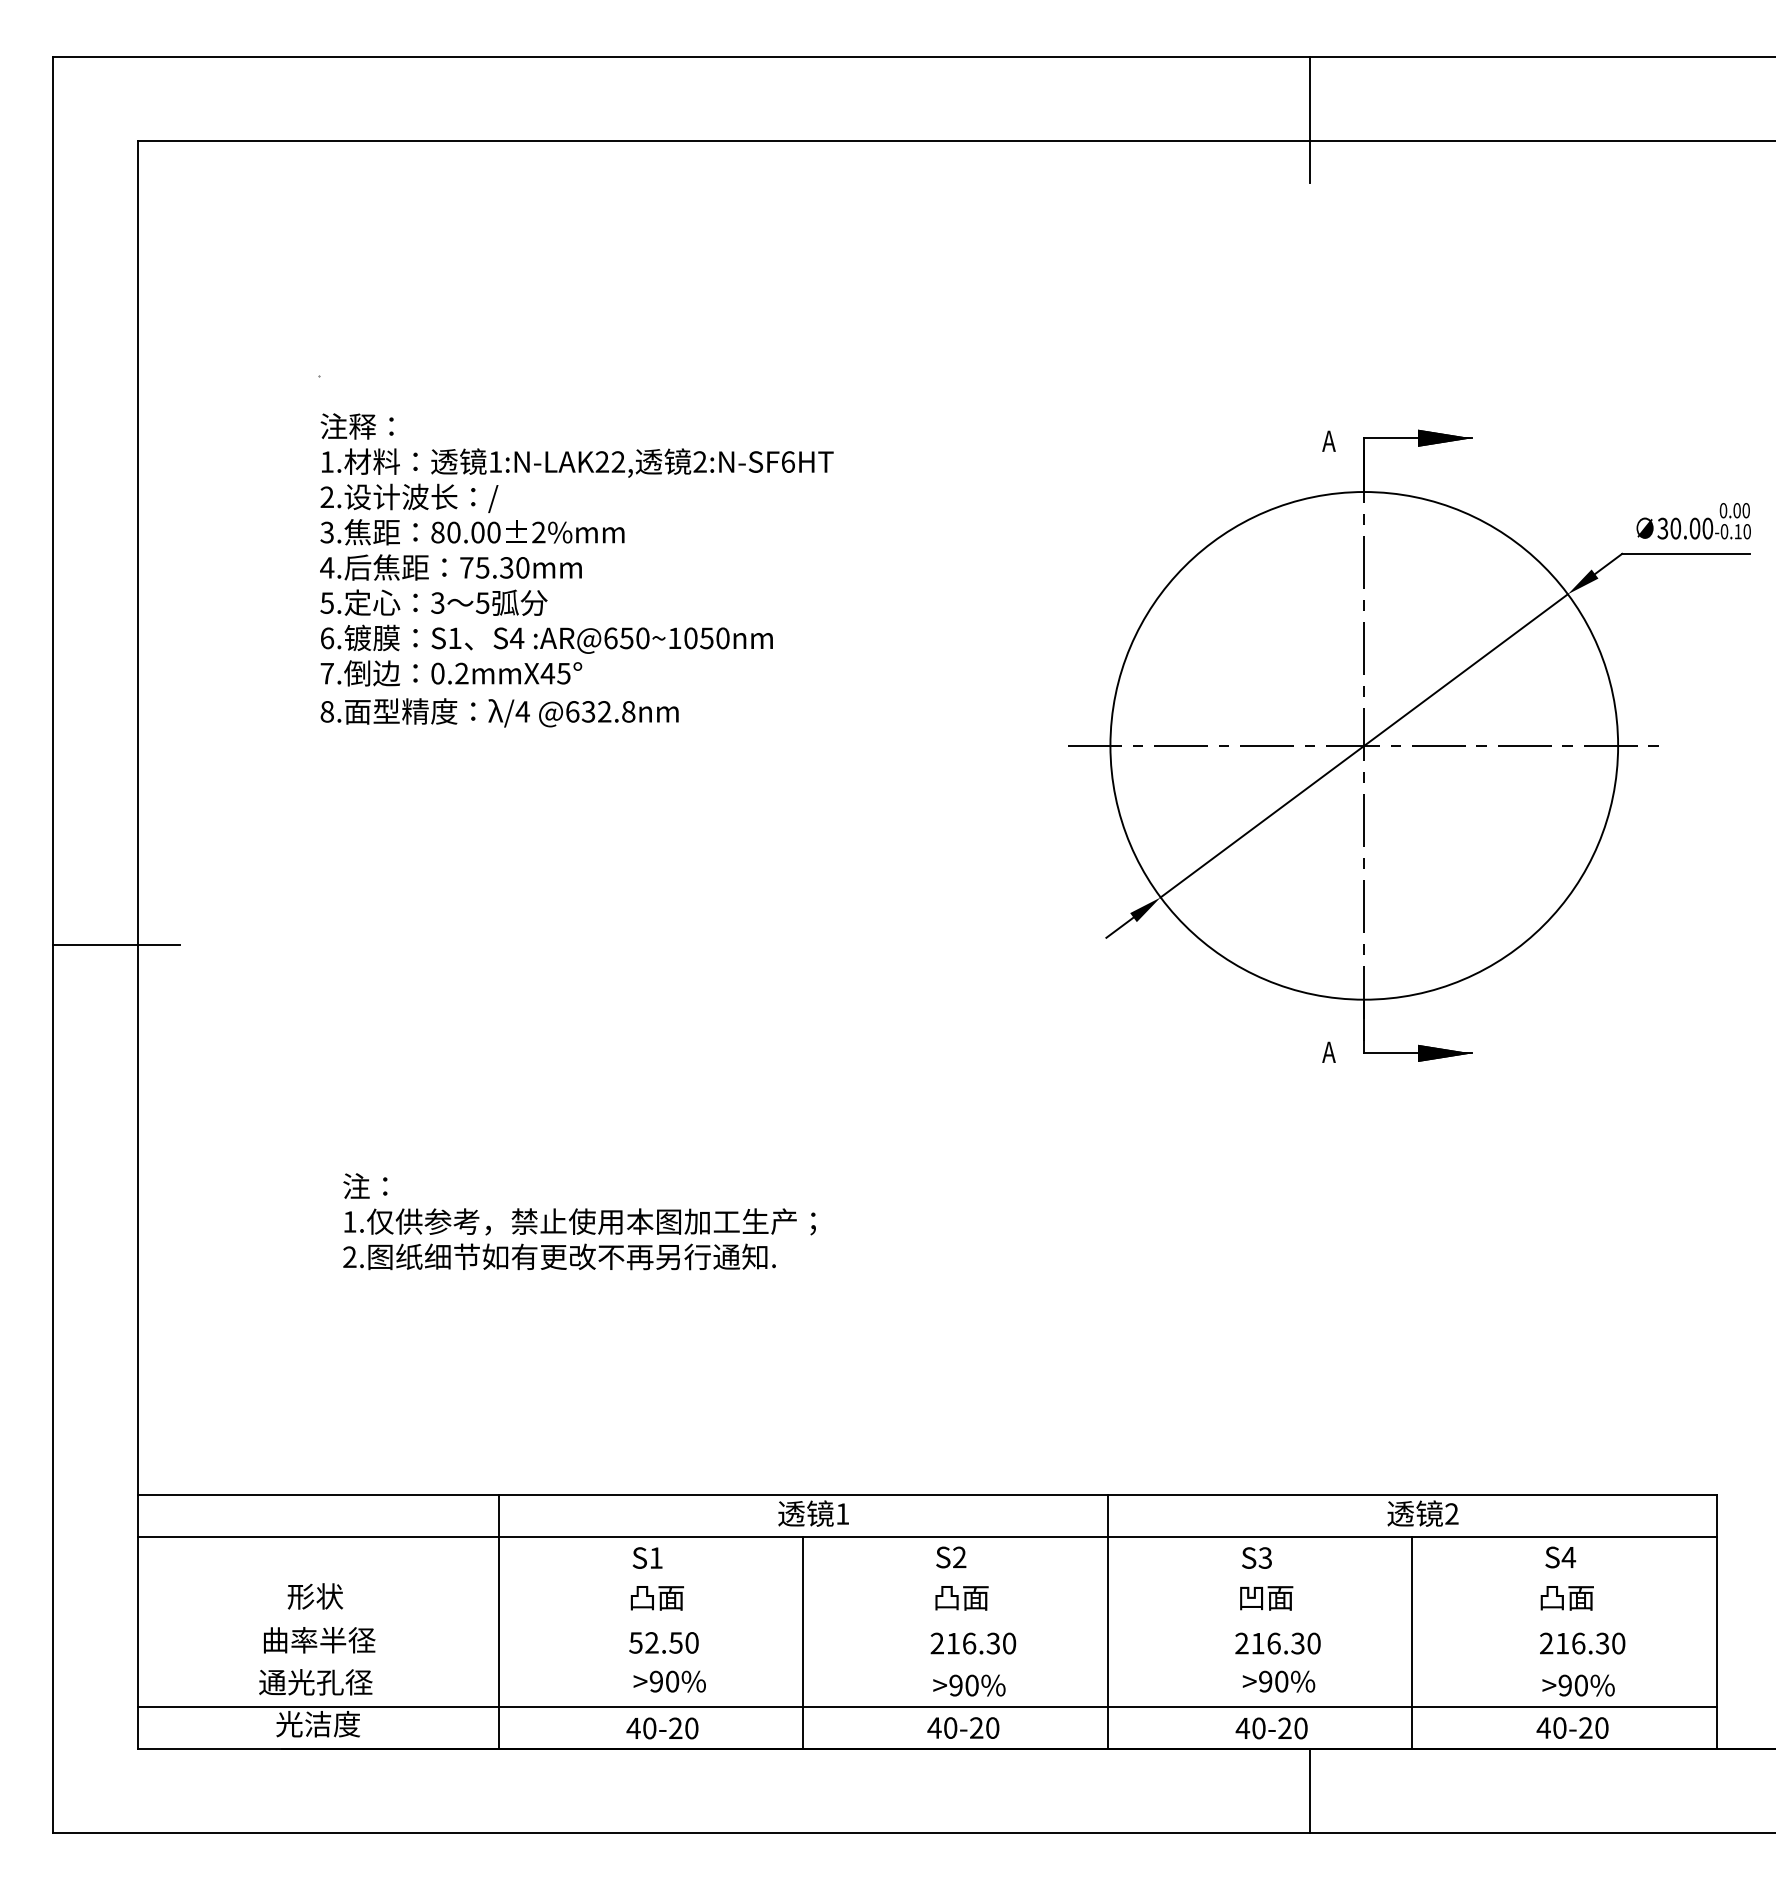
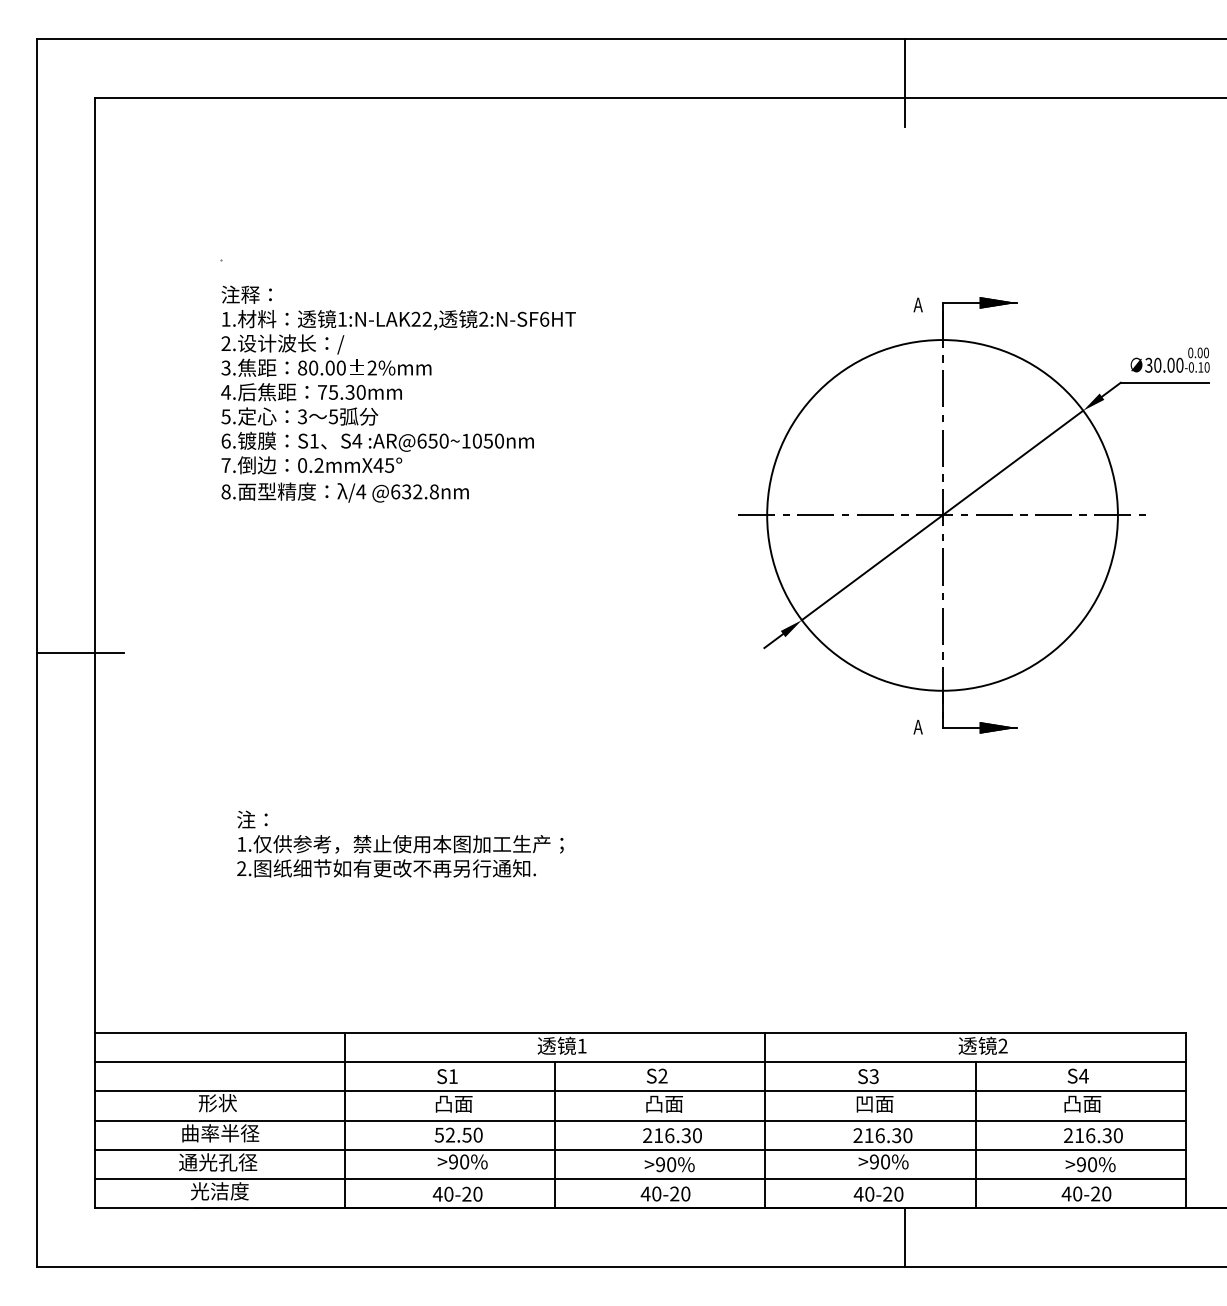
line: (927, 1579) -> (640, 1091), added
line: (927, 1621) -> (640, 1120), added
line: (927, 1663) -> (640, 1149), added

